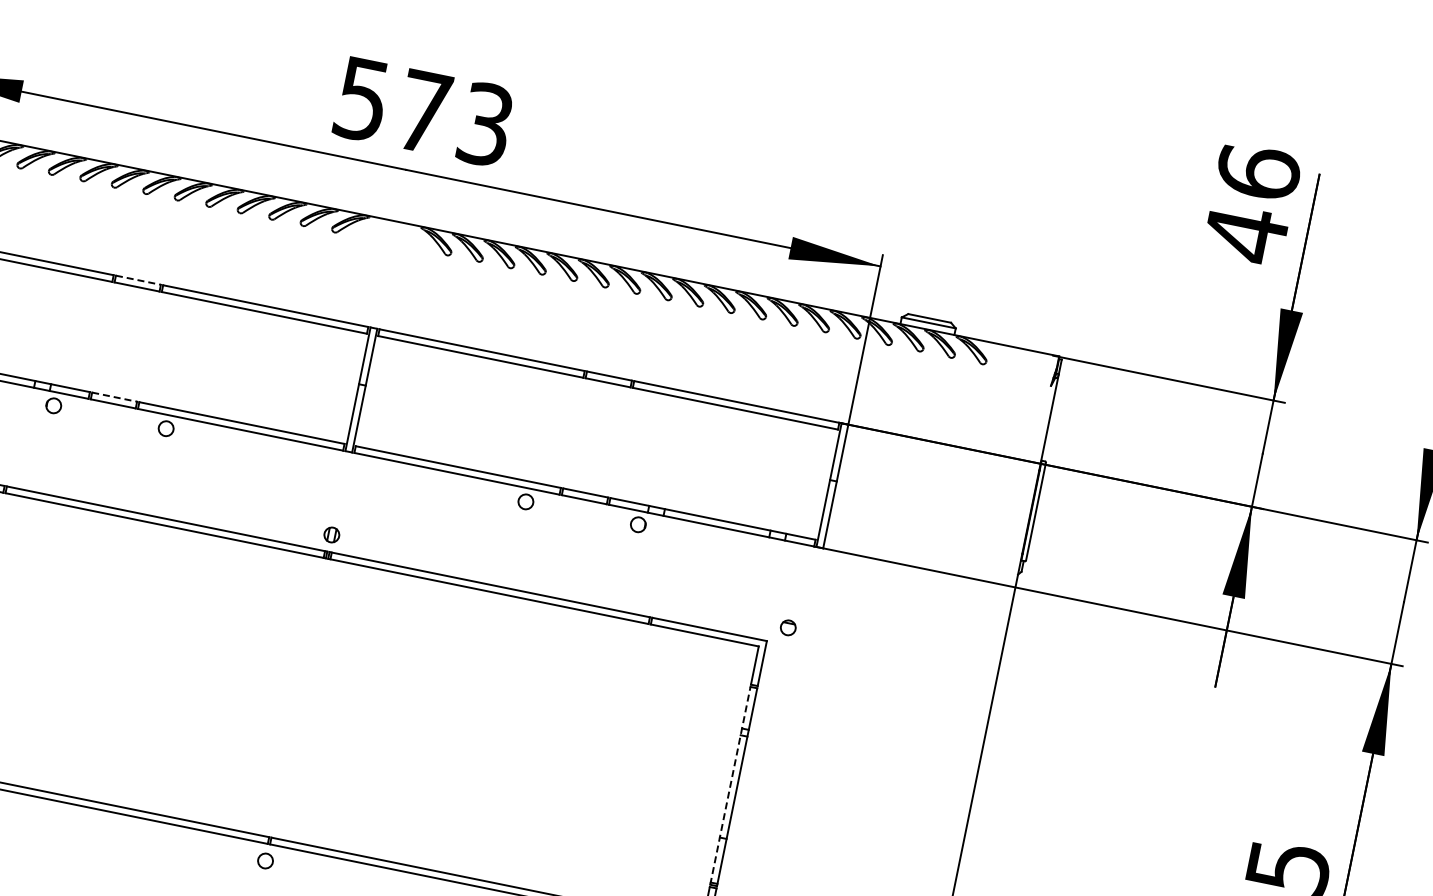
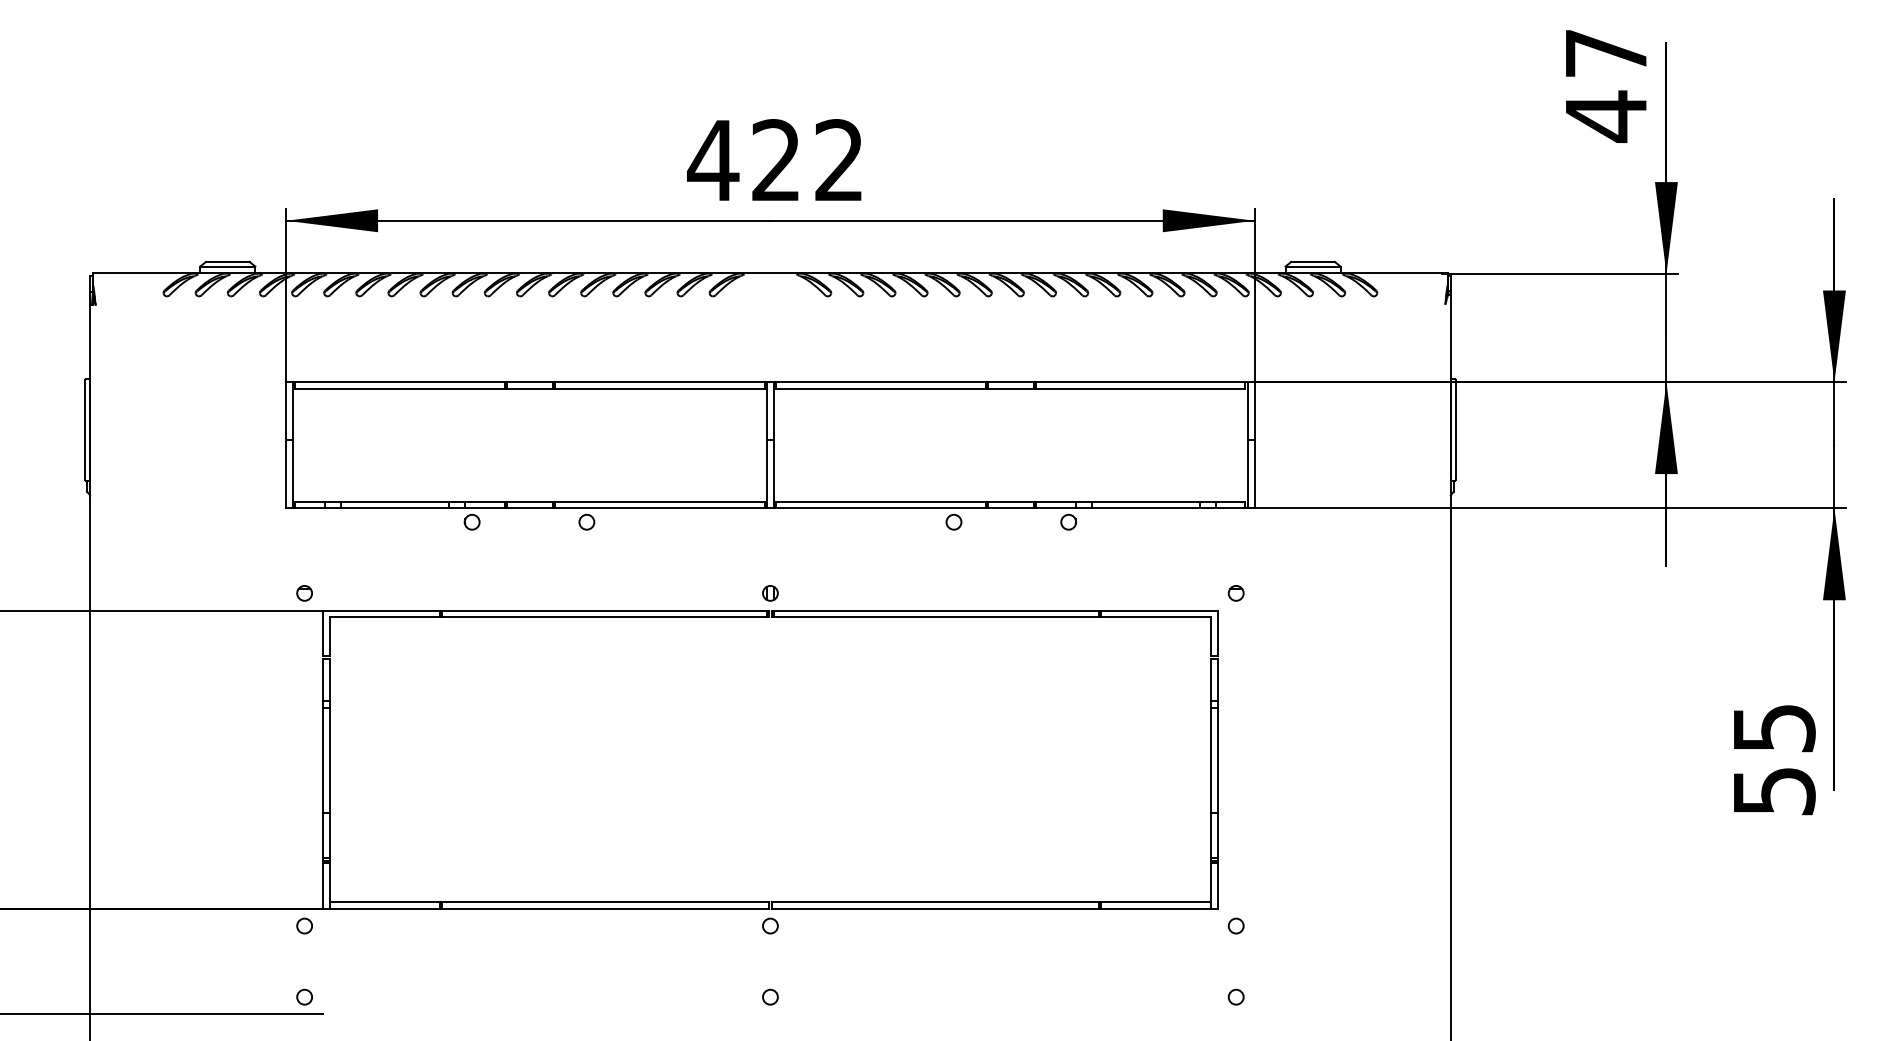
text: (423, 111) -> (775, 160), 573 -> 422
text: (1258, 171) -> (1605, 52), 46 -> 47
line: (138, 280) -> (530, 382), dashed -> solid
line: (115, 397) -> (530, 501), dashed -> solid
line: (729, 785) -> (1210, 759), dashed -> solid

